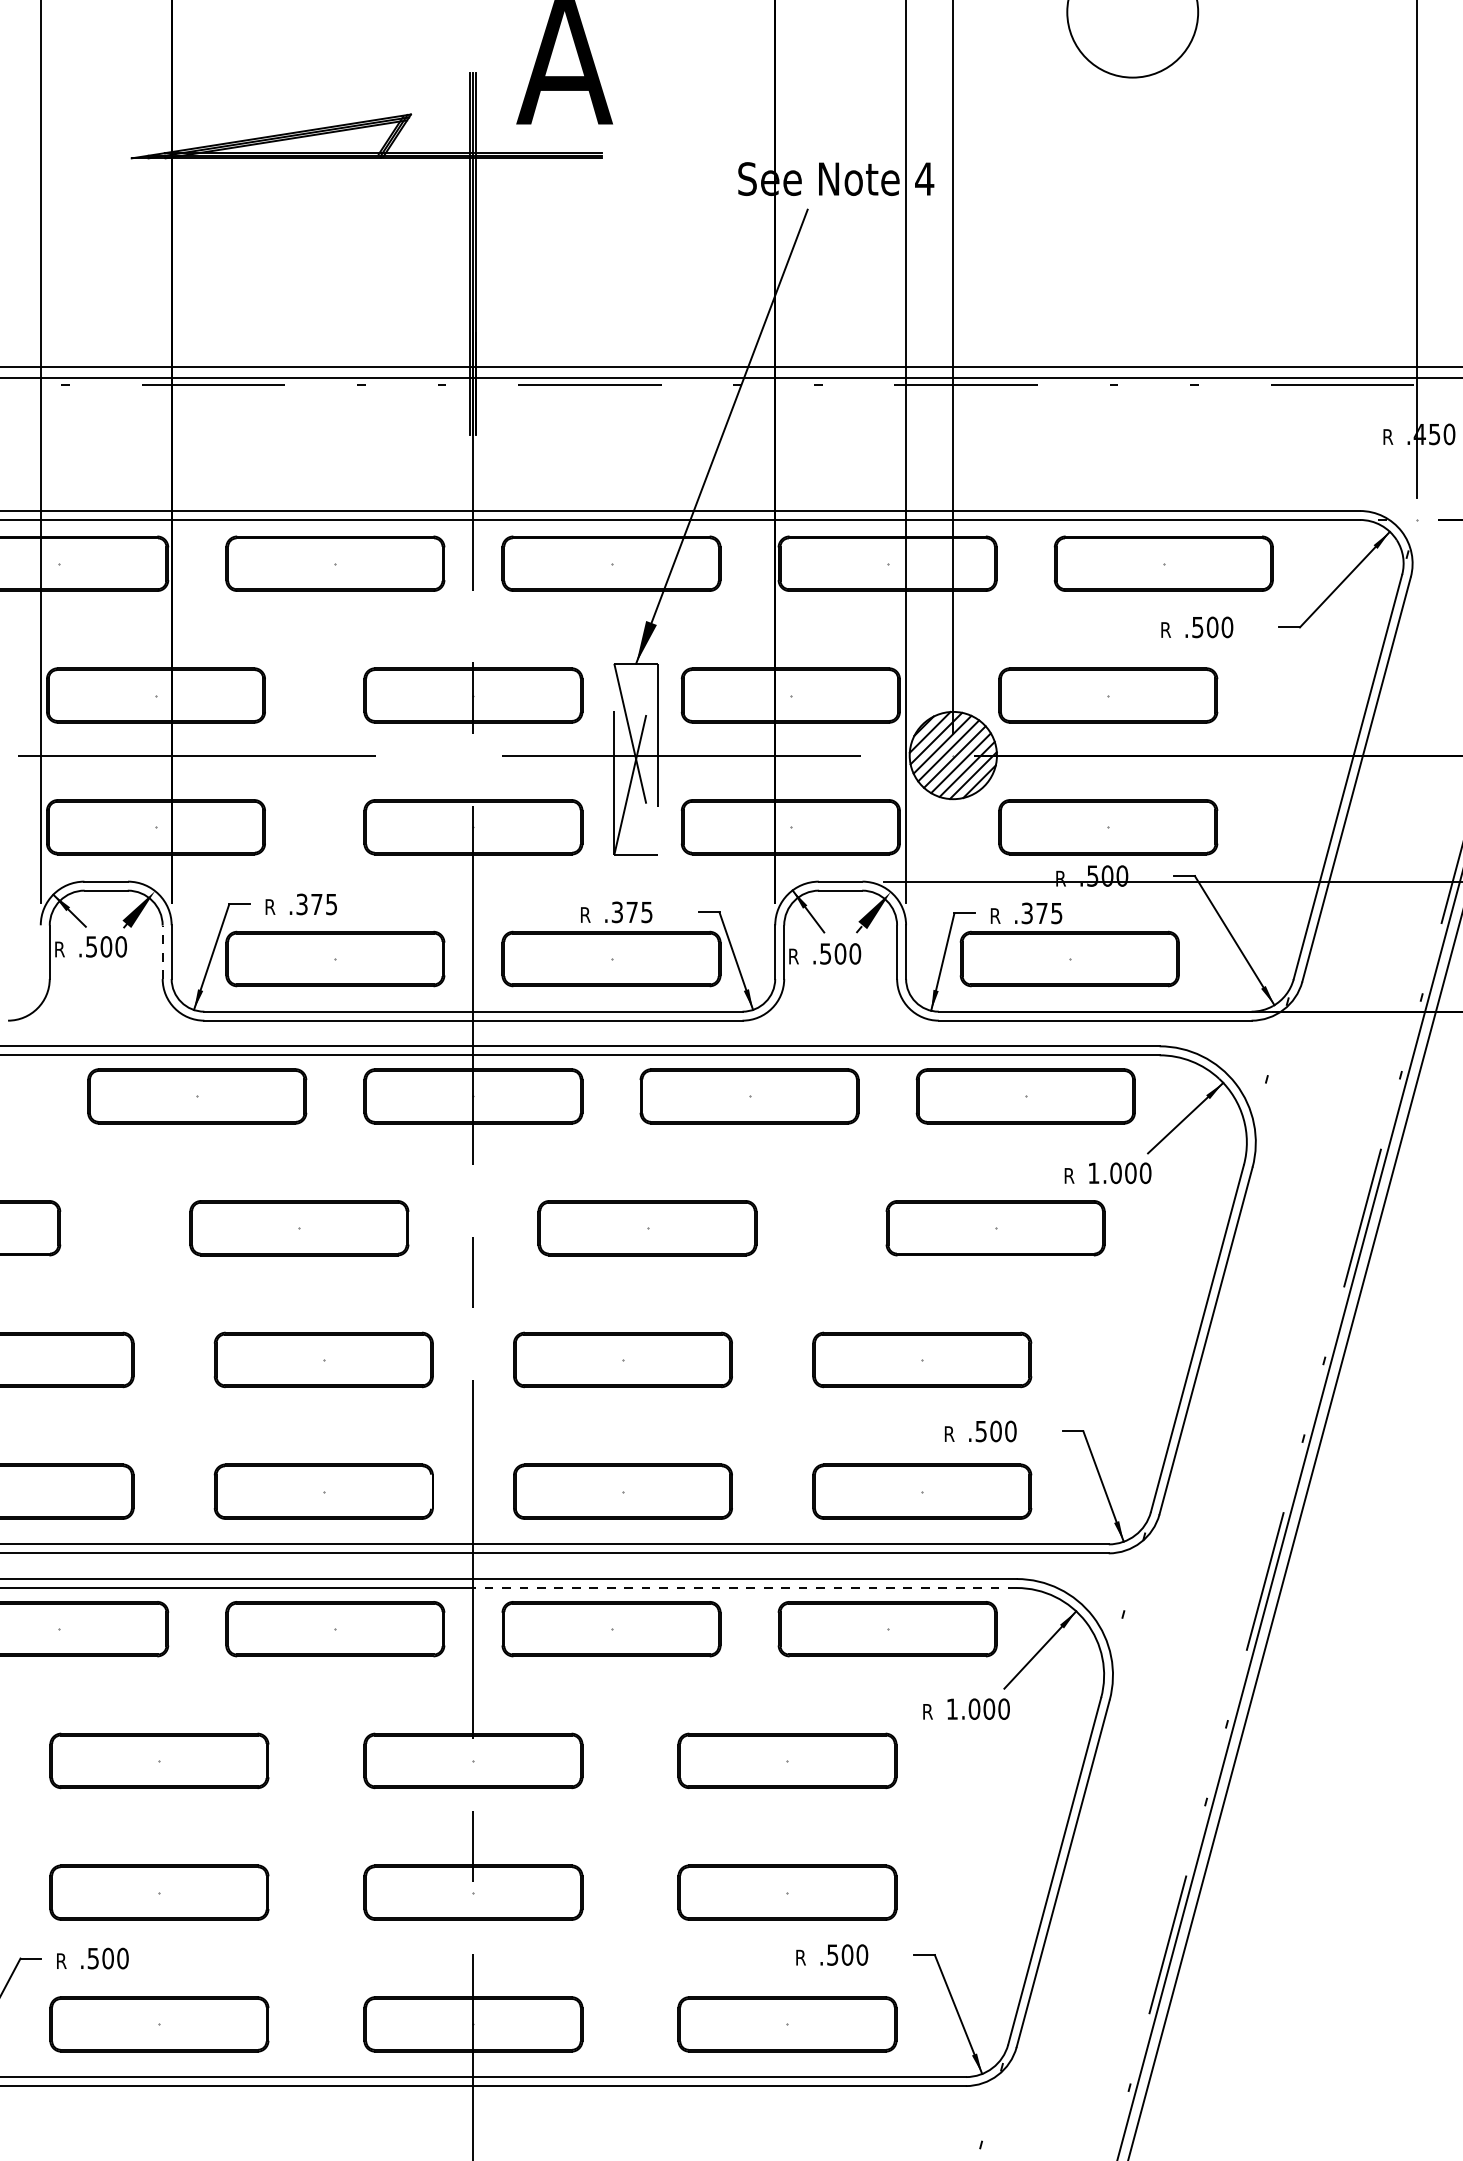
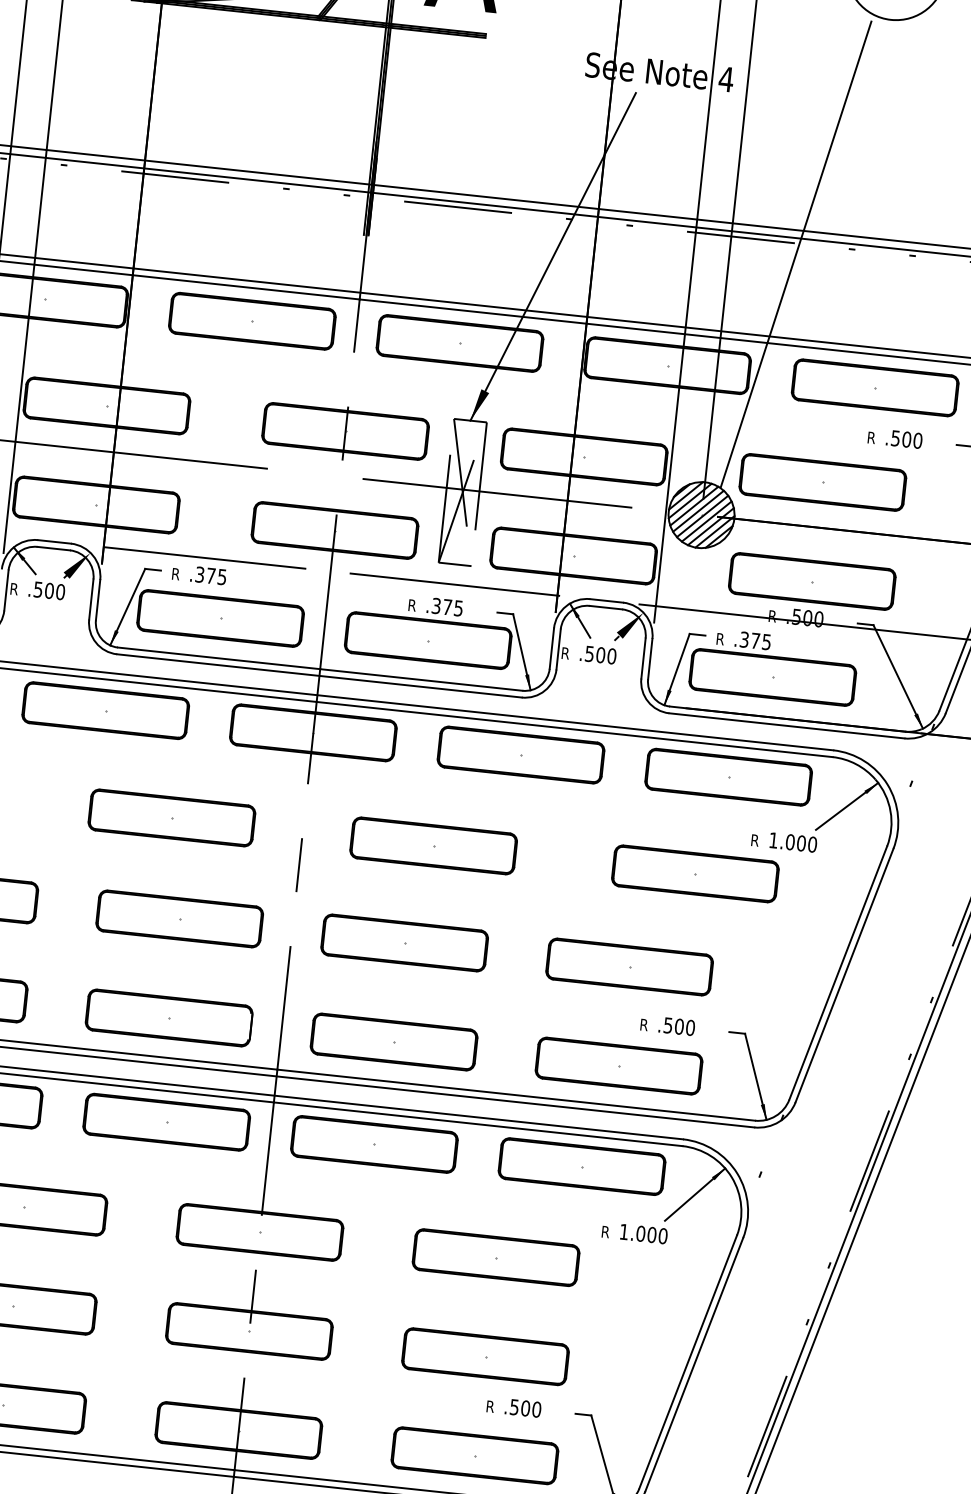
line: (1040, 399) -> (795, 254), added
line: (306, 881) -> (205, 557), added
line: (638, 881) -> (454, 584), added
line: (162, 952) -> (91, 599), dashed -> solid
line: (745, 1588) -> (478, 1124), dashed -> solid

